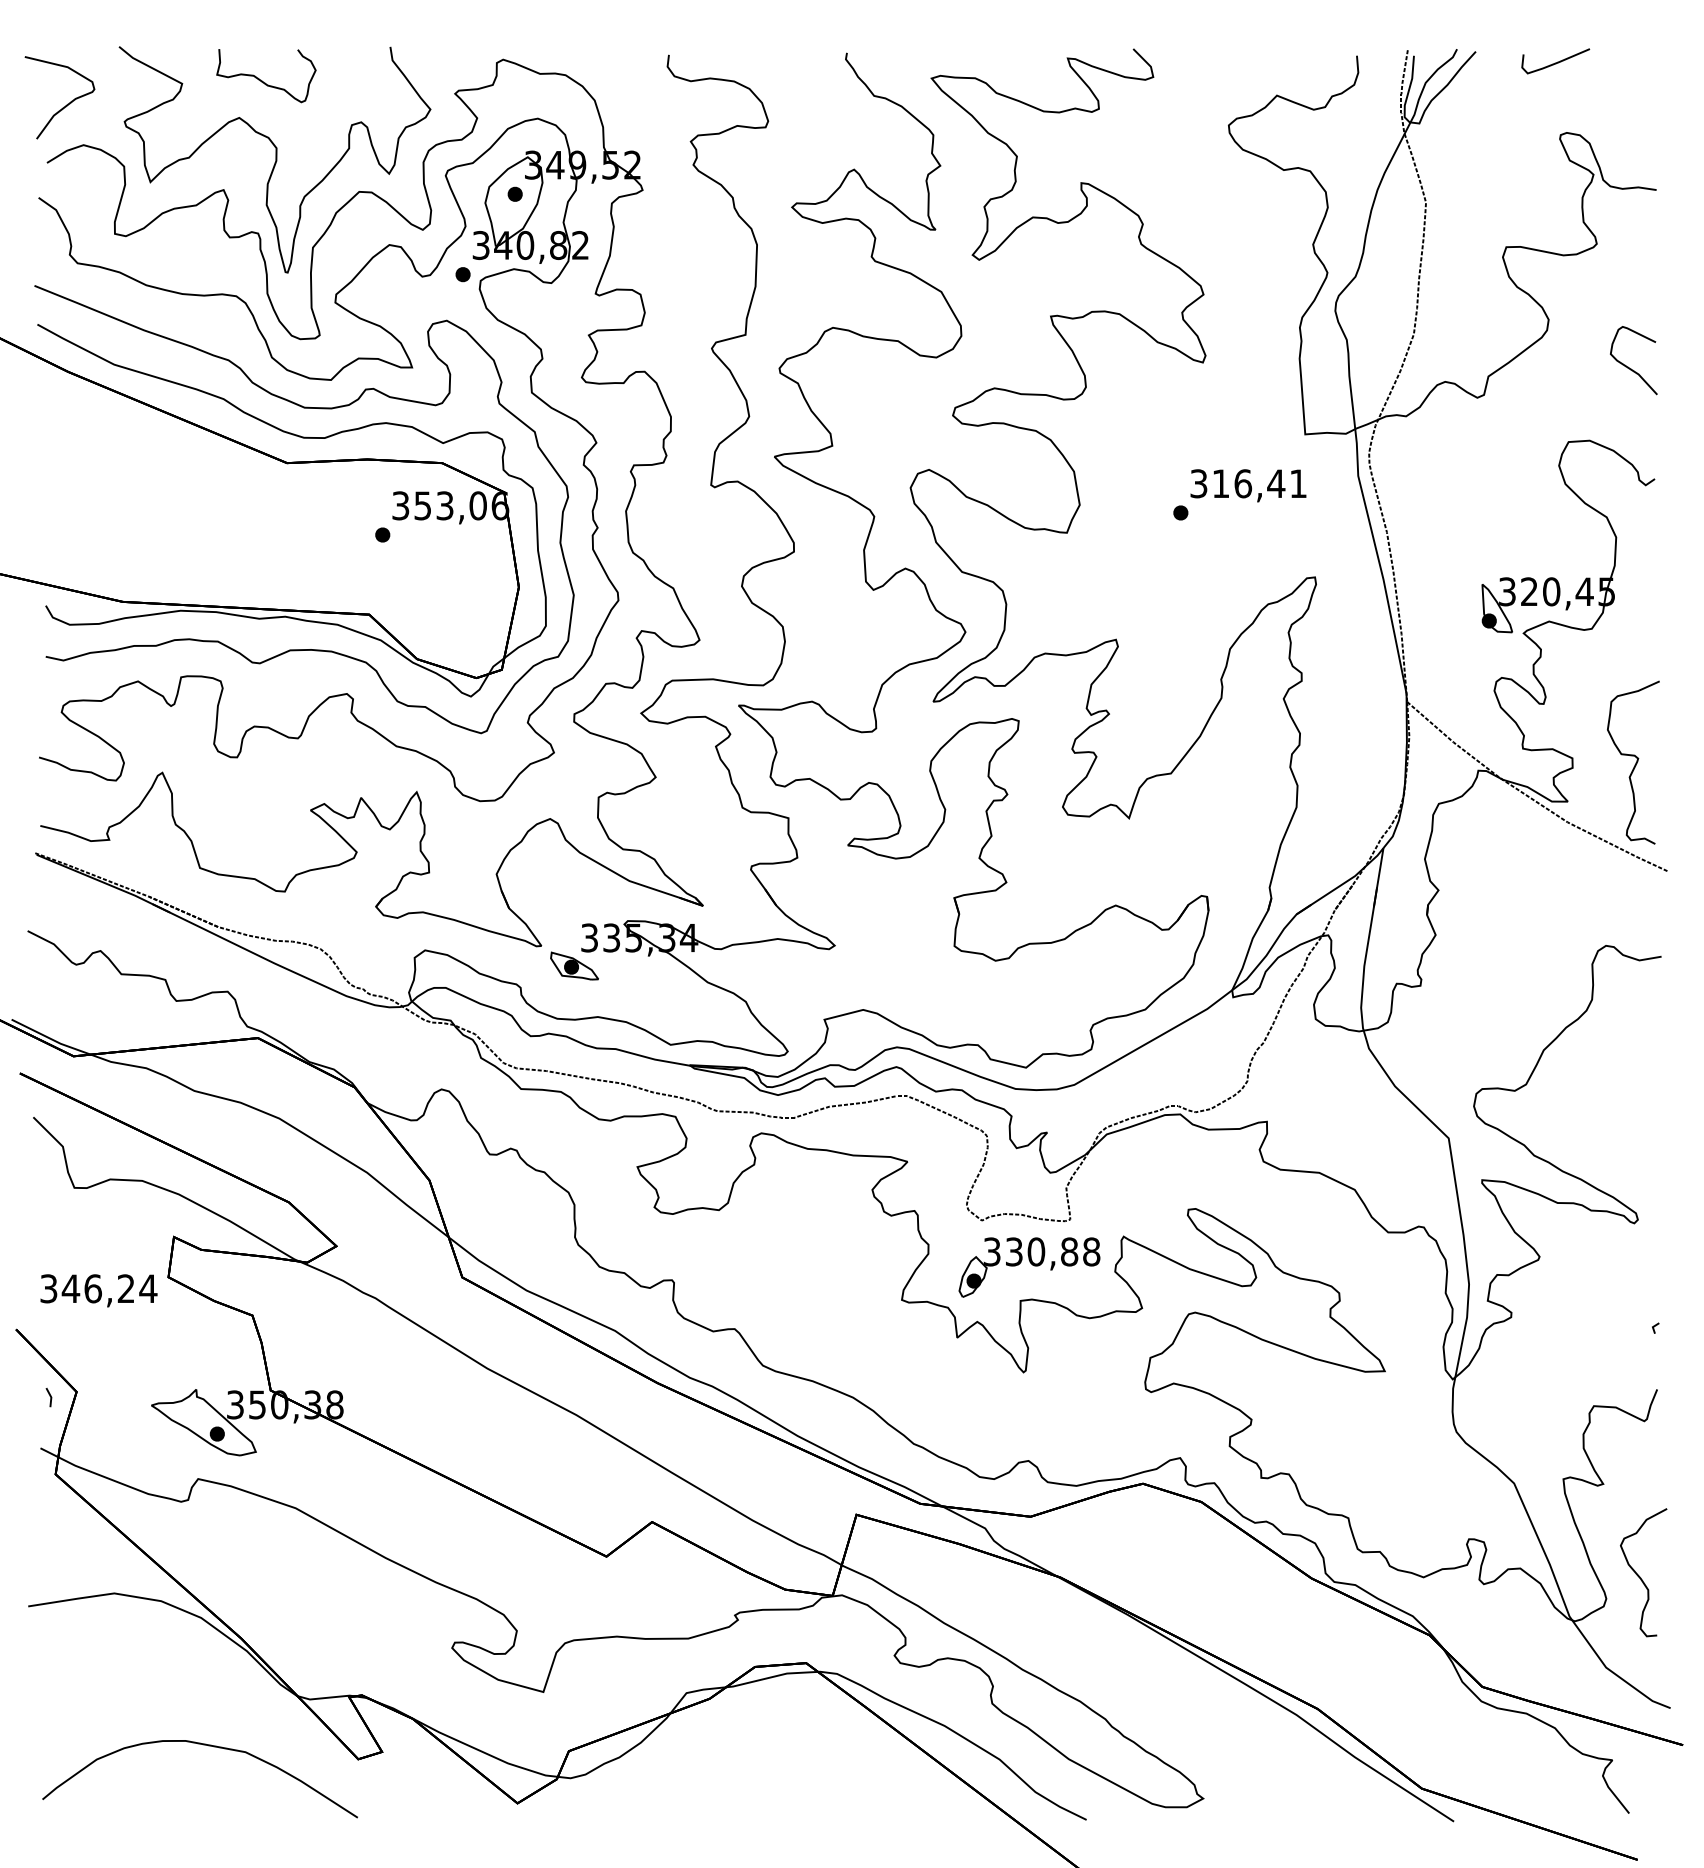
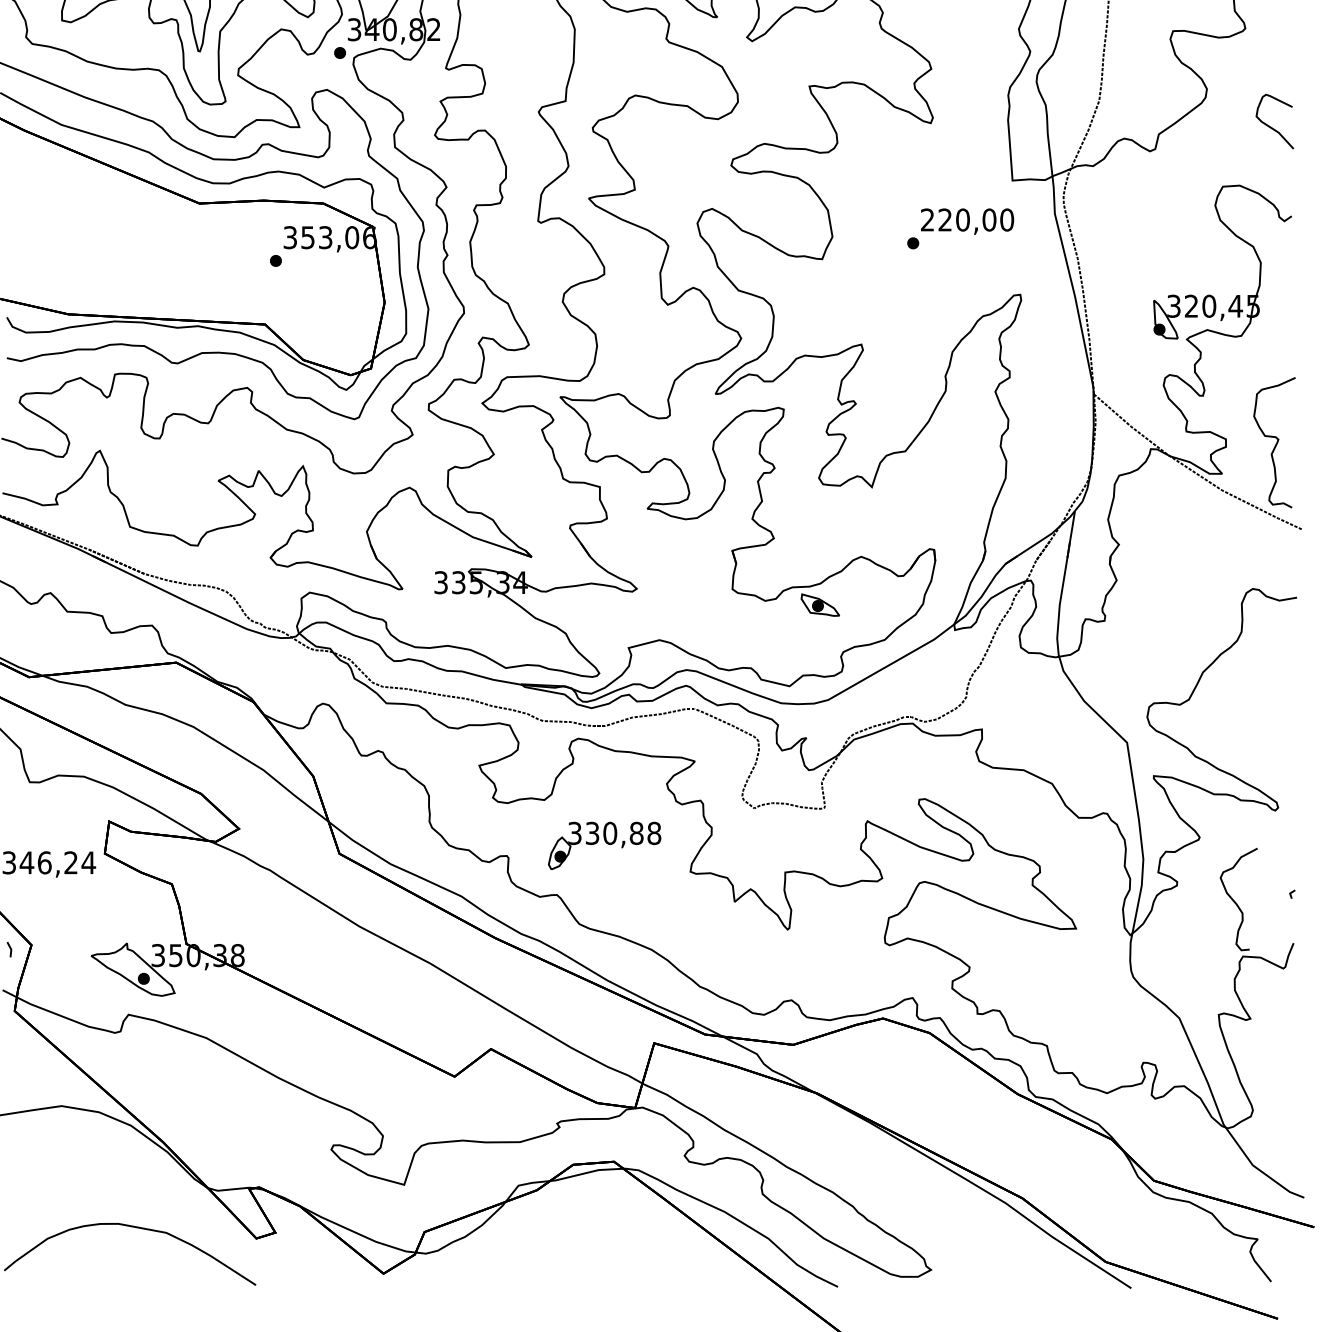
text: (1248, 483) -> (967, 219), 316,41 -> 220,00
part: (574, 965) -> (820, 604), moved
part: (1029, 1267) -> (604, 845), moved
curve: (1639, 1575) -> (1235, 901), moved

